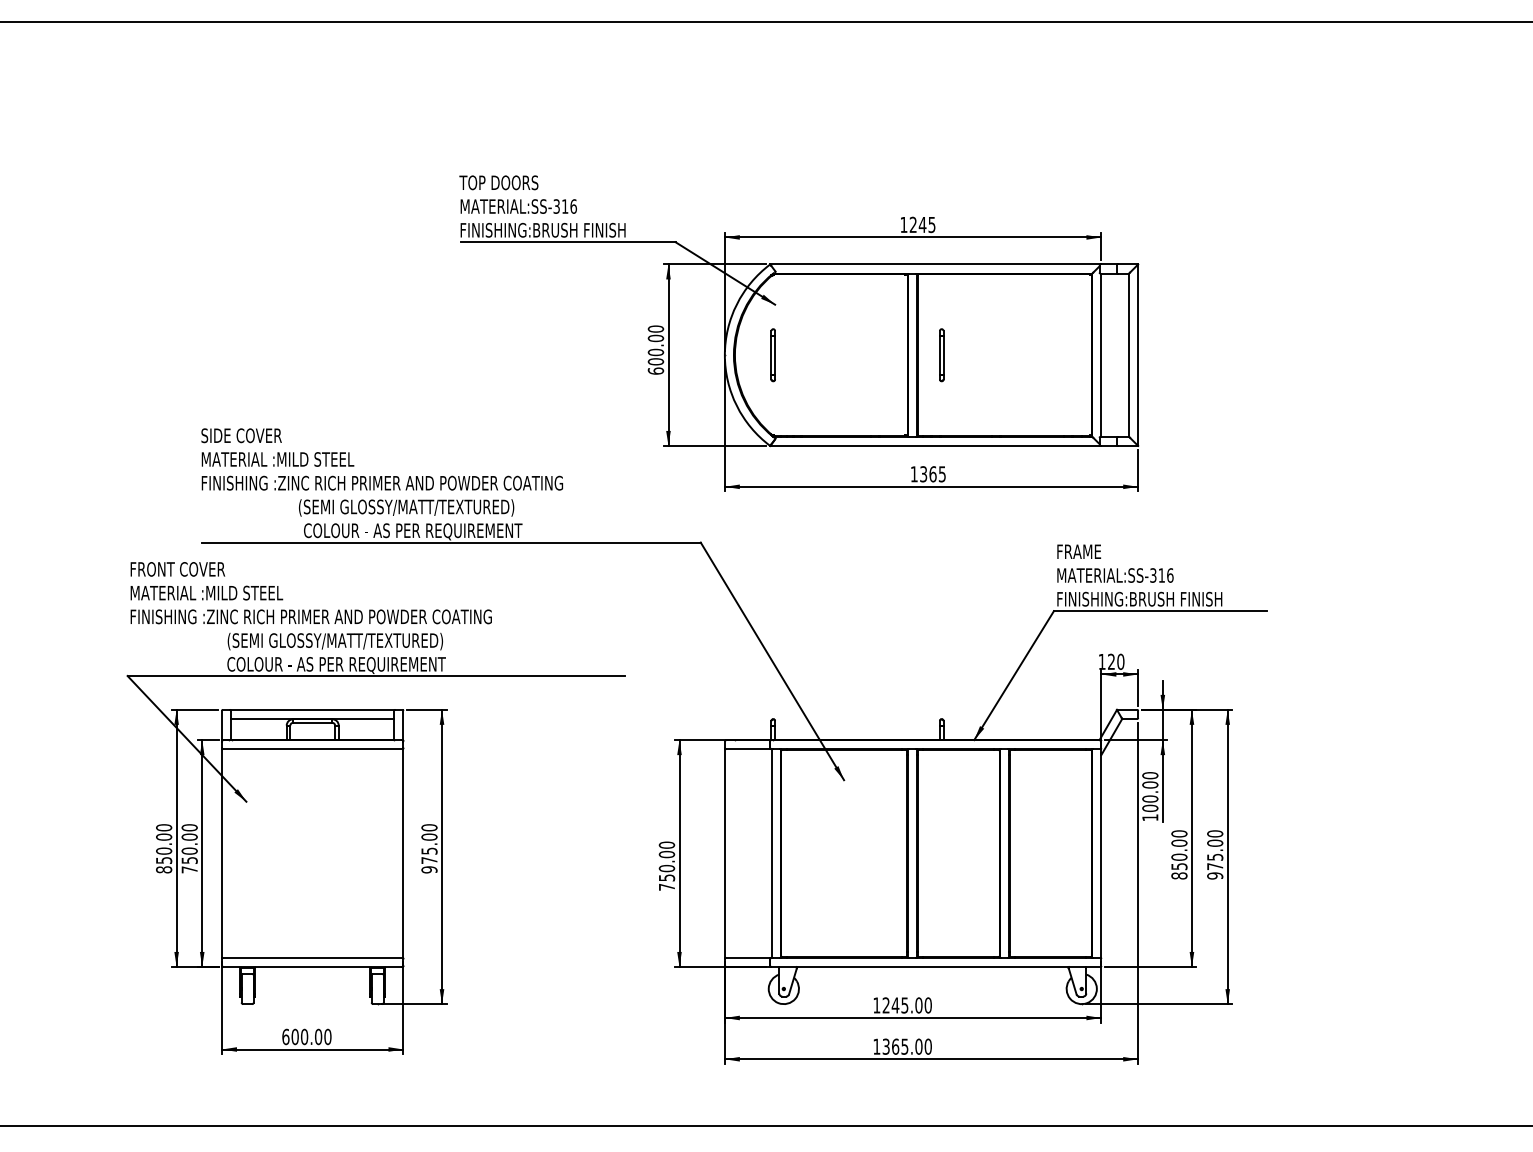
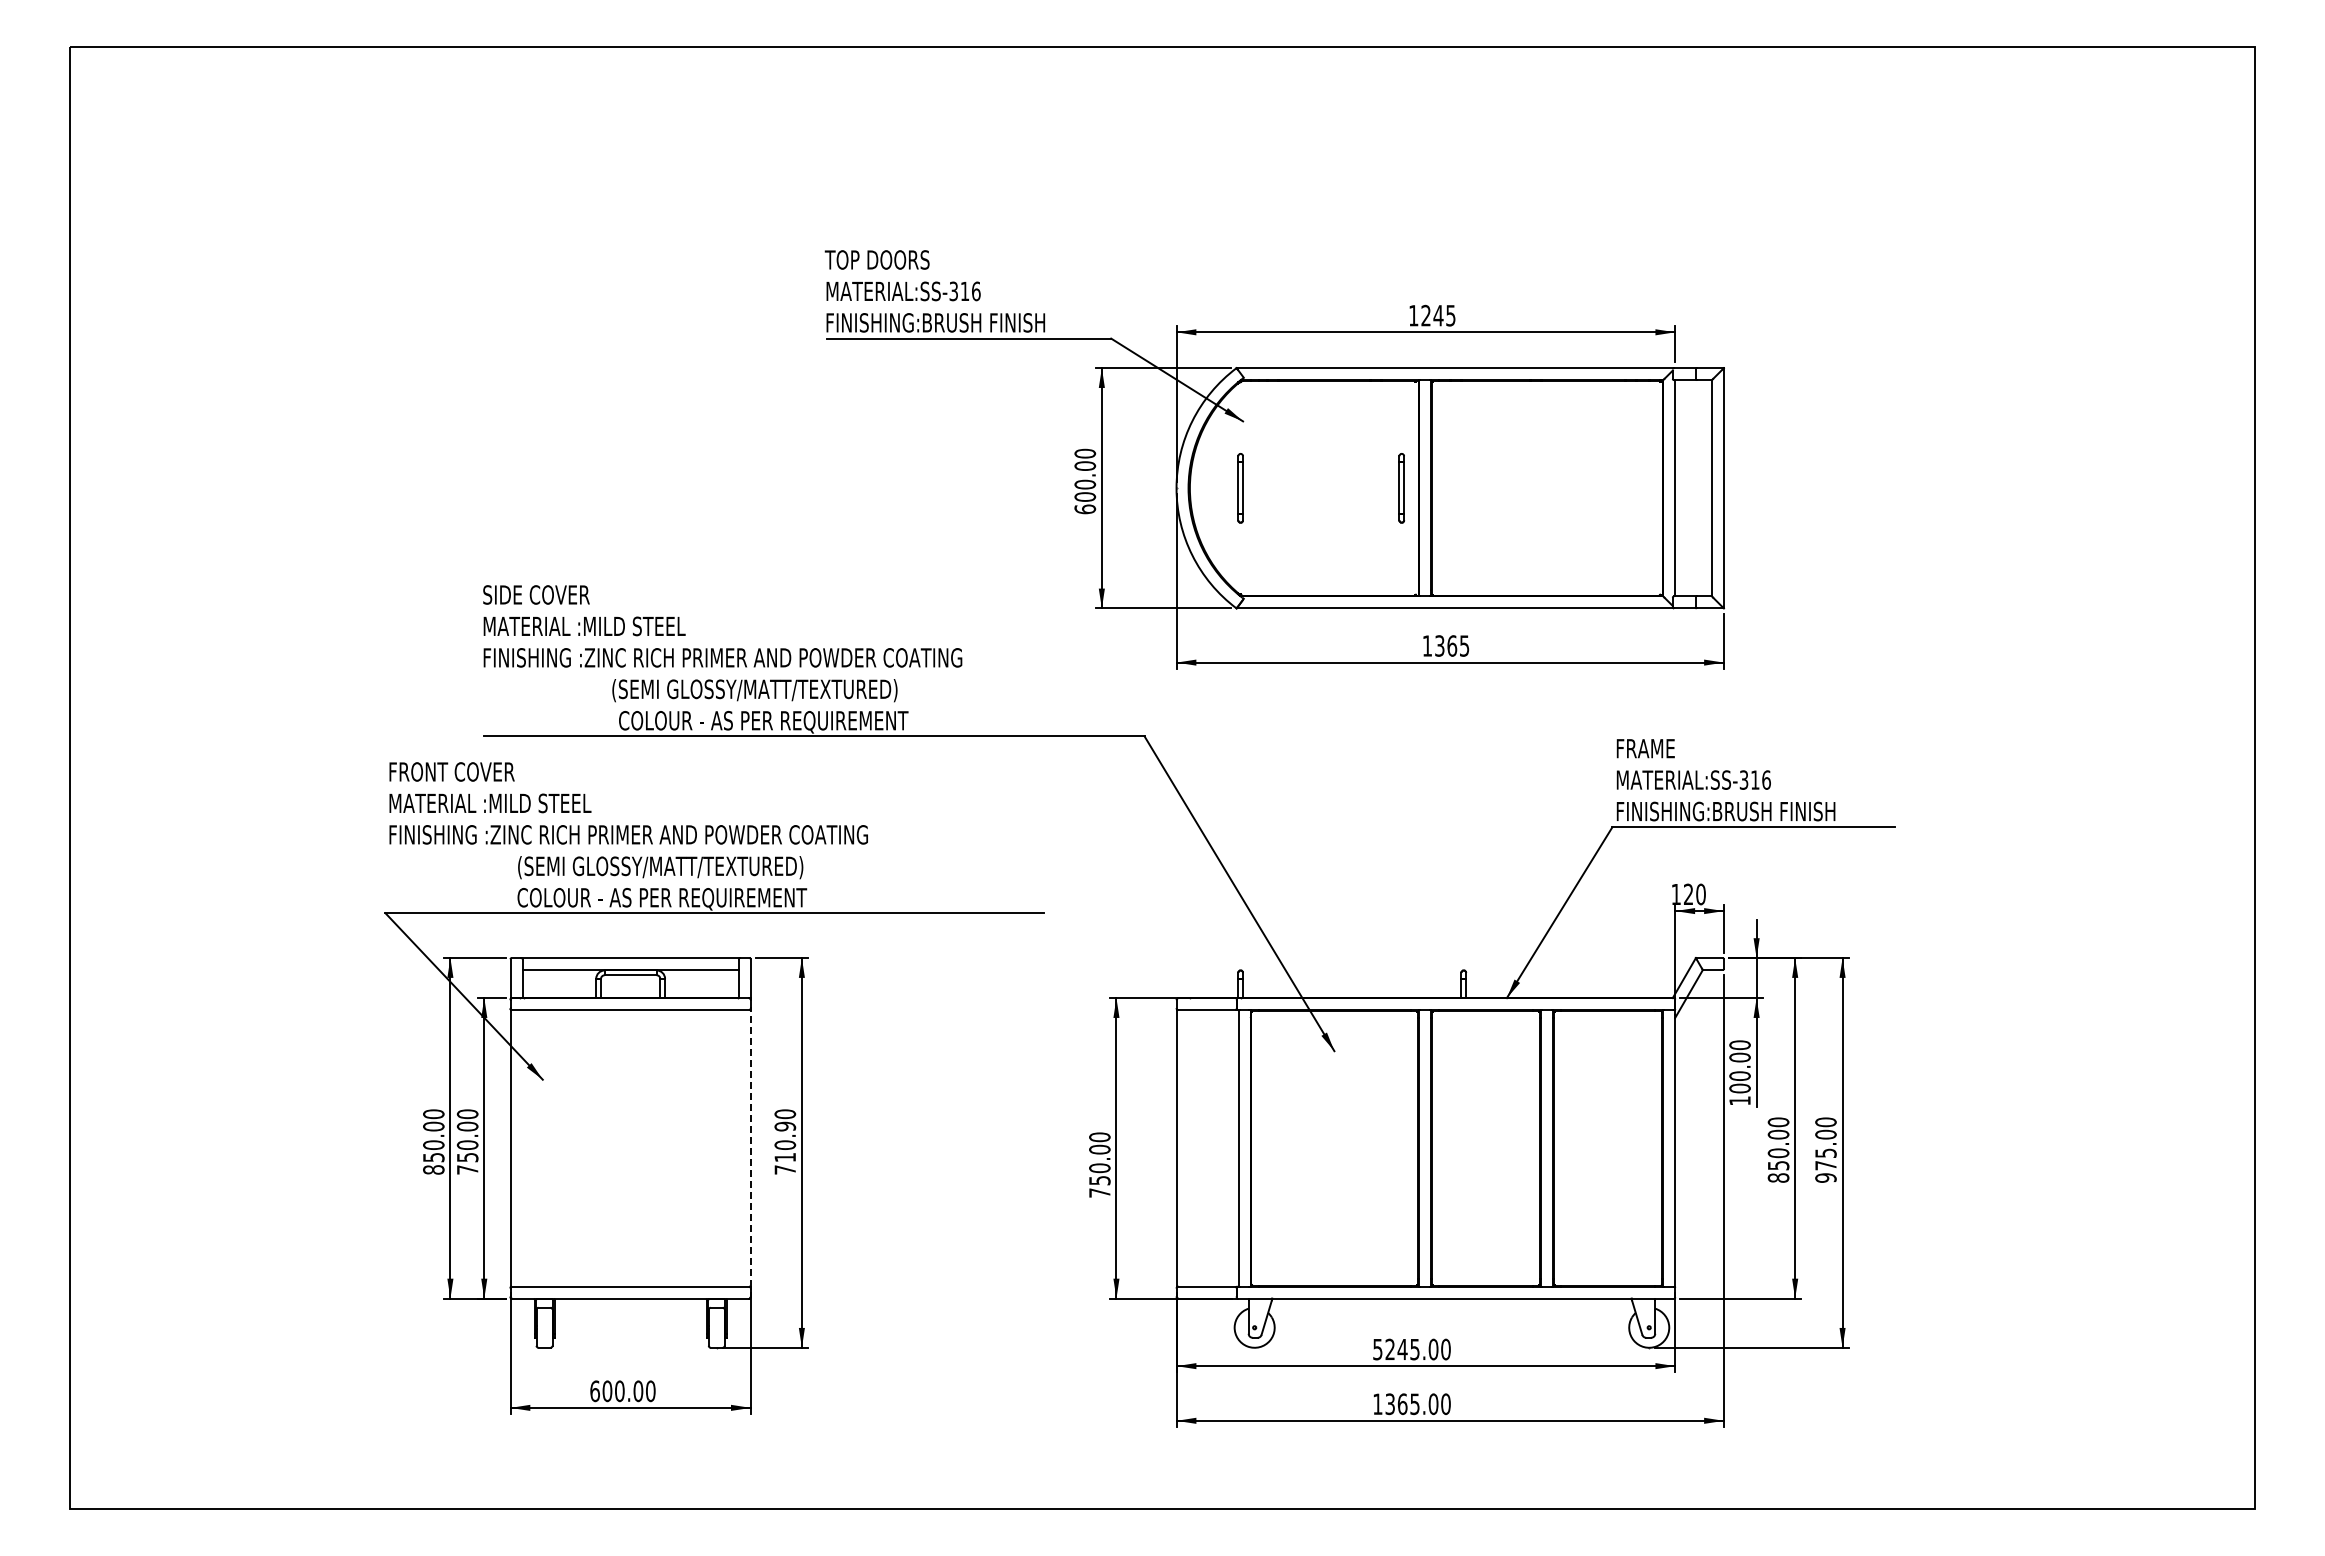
part: (941, 355) -> (1401, 488), moved
line: (403, 852) -> (750, 1147), solid -> dashed
text: (429, 852) -> (785, 1147), 975.00 -> 710.90
text: (876, 1005) -> (1377, 1349), 1245.00 -> 5245.00

